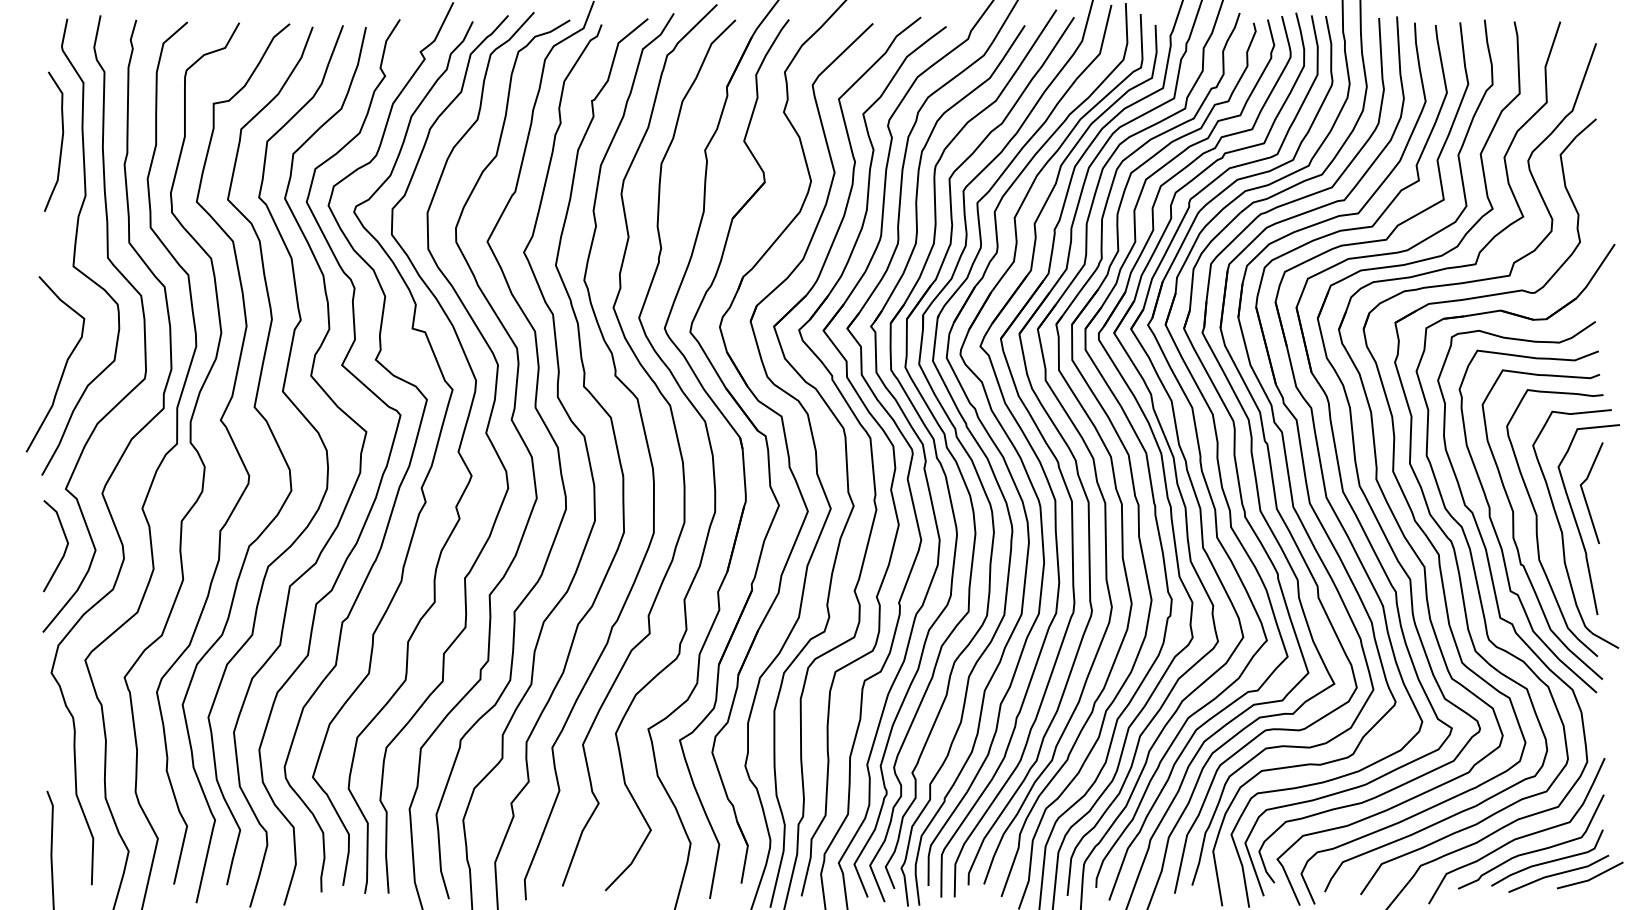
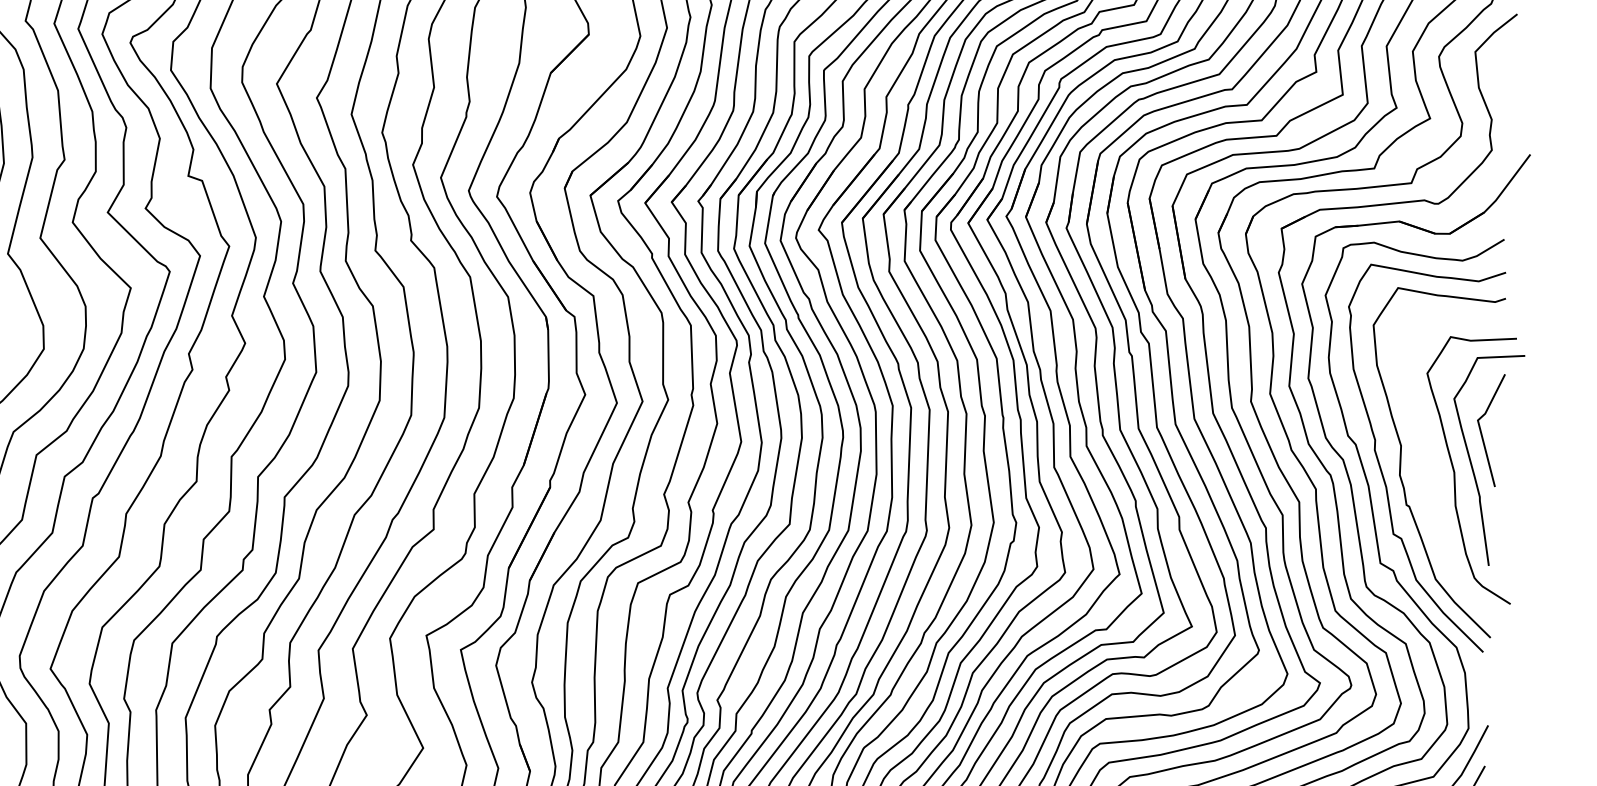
curve: (1537, 523) -> (1427, 460), removed

